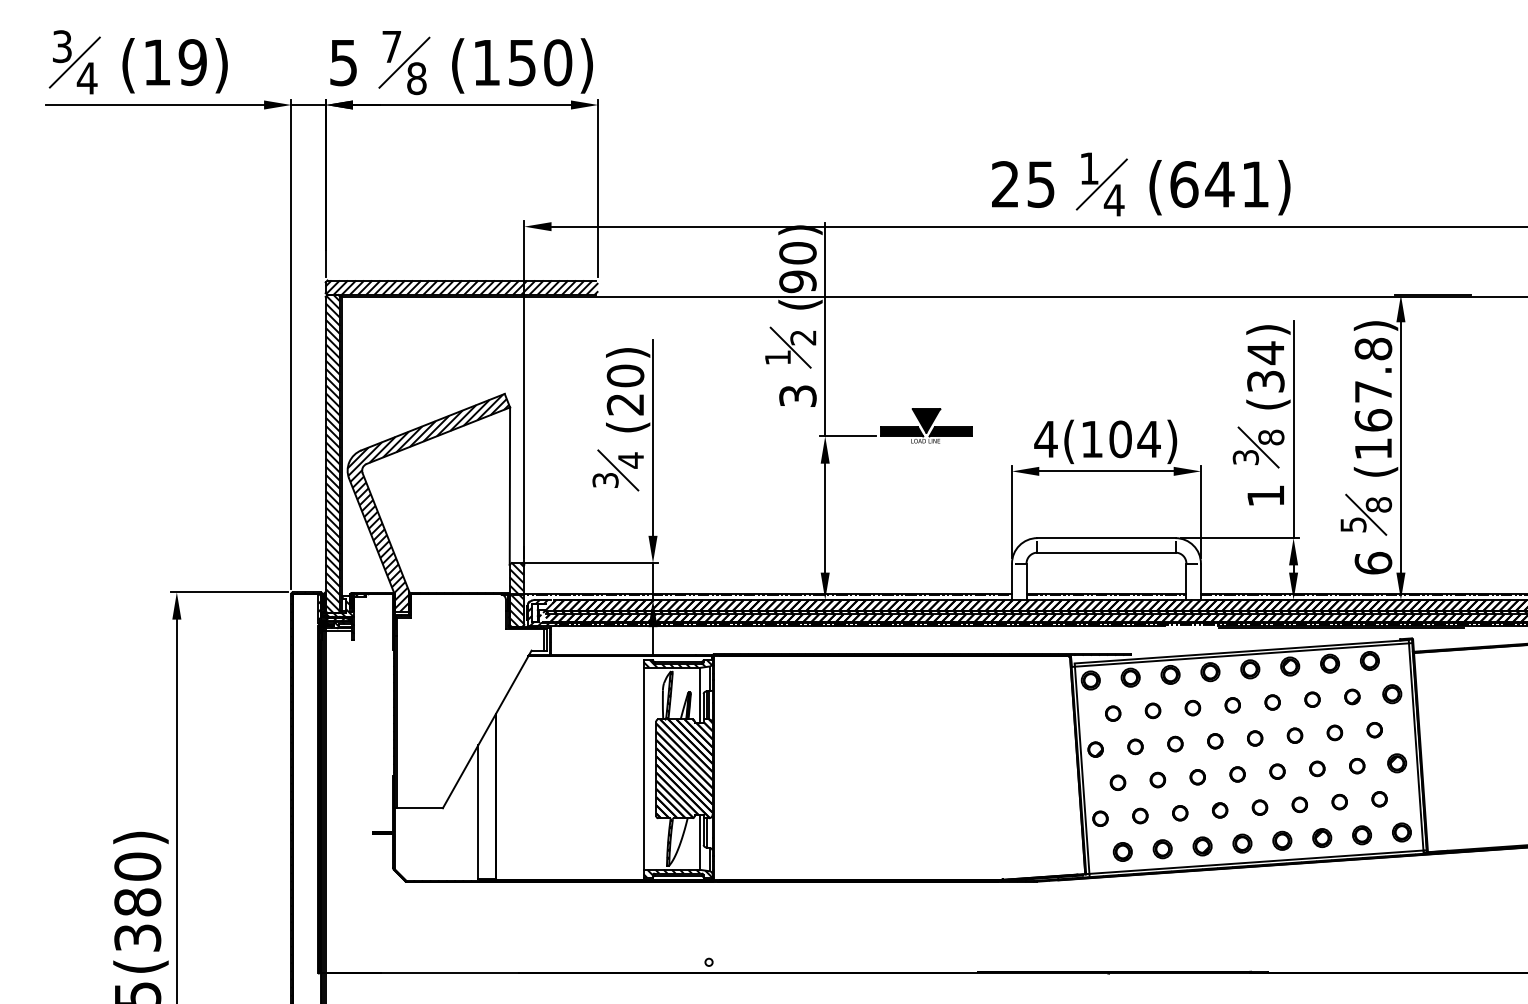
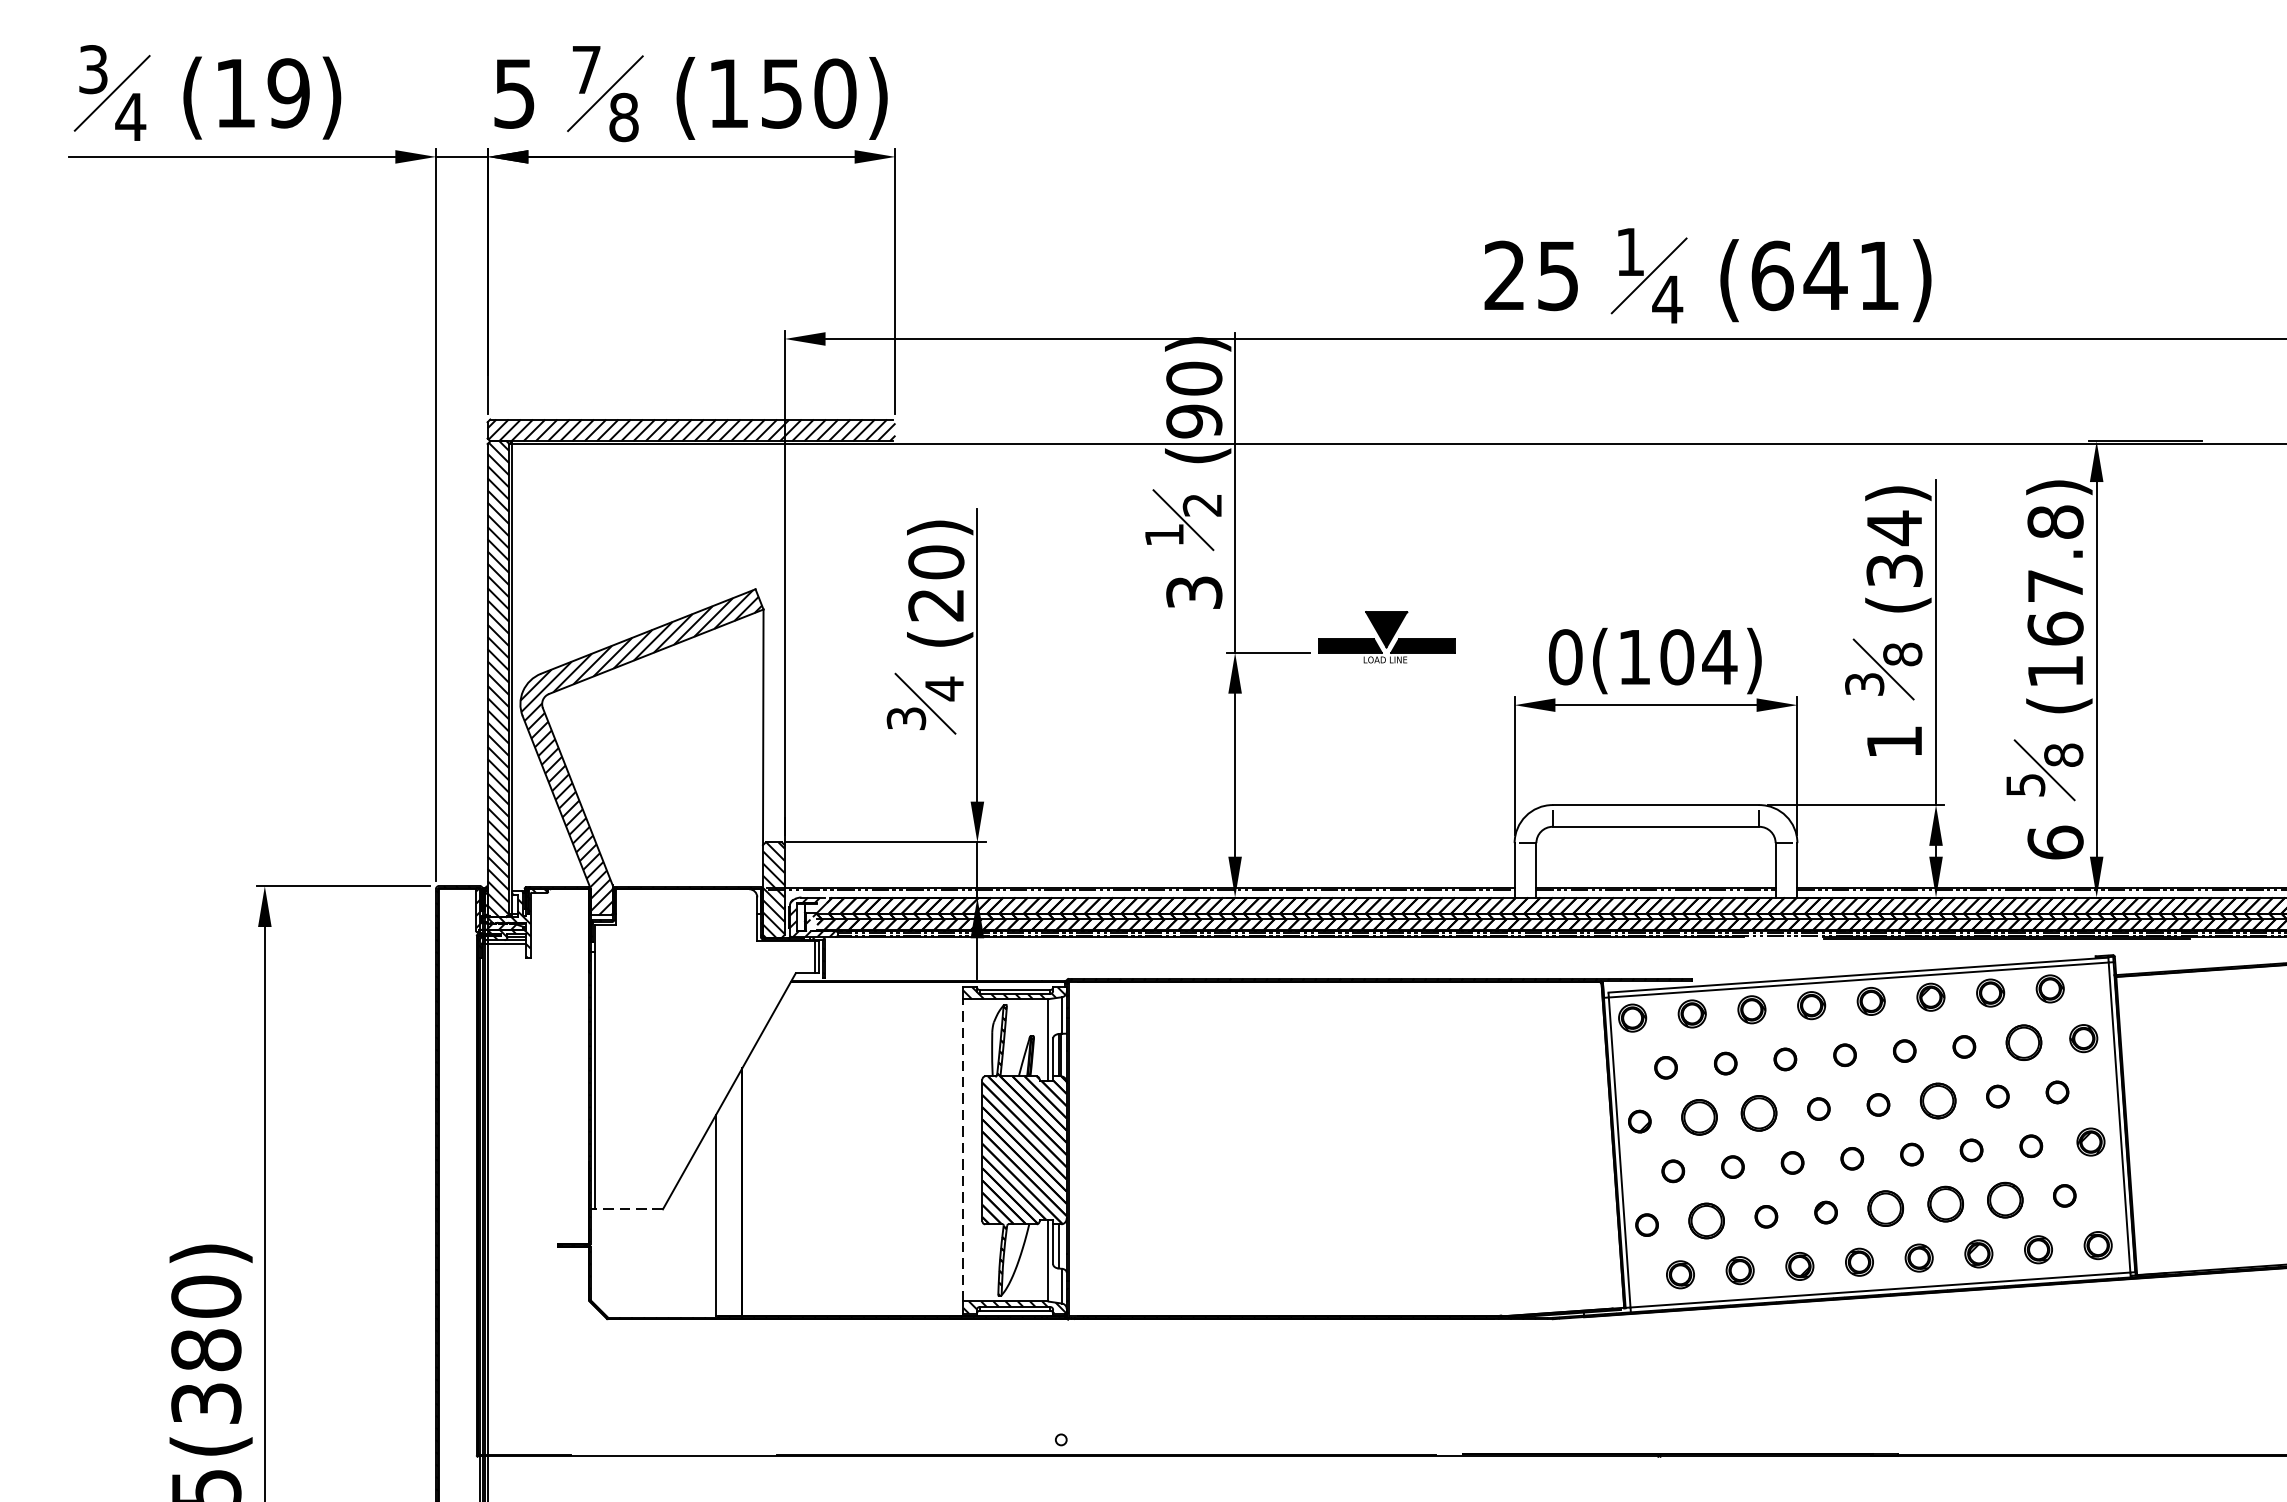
text: (1045, 439) -> (1564, 657), 4(104) -> 0(104)
part: (1352, 696) -> (2024, 1042), size x1.6
part: (1294, 735) -> (1937, 1100), size x1.6
part: (1175, 743) -> (1759, 1112), size x1.6
part: (1135, 746) -> (1699, 1116), size x1.6
line: (643, 768) -> (963, 1149), solid -> dashed
part: (1339, 801) -> (2004, 1199), size x1.6
part: (1299, 804) -> (1944, 1203), size x1.6
part: (1259, 807) -> (1885, 1208), size x1.6
line: (420, 808) -> (629, 1209), solid -> dashed
part: (1140, 815) -> (1706, 1220), size x1.6

